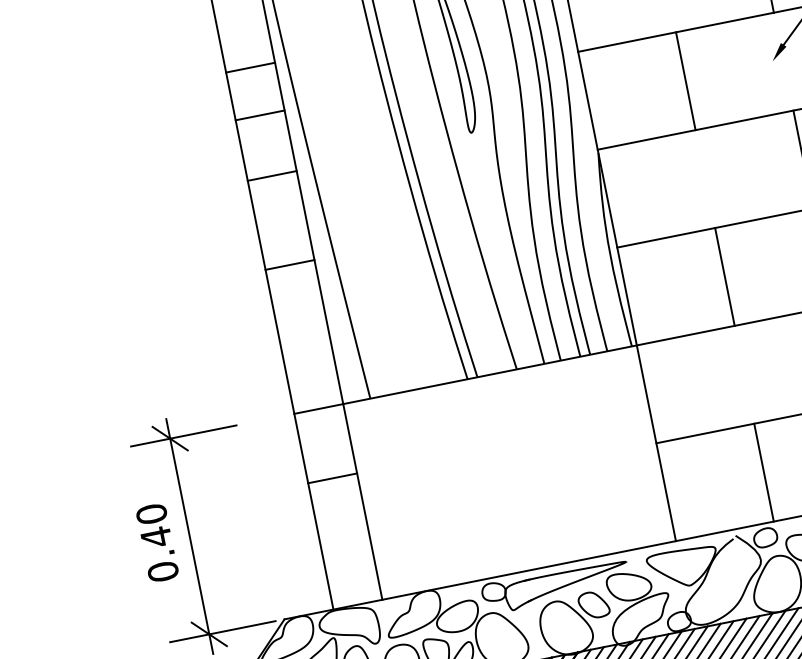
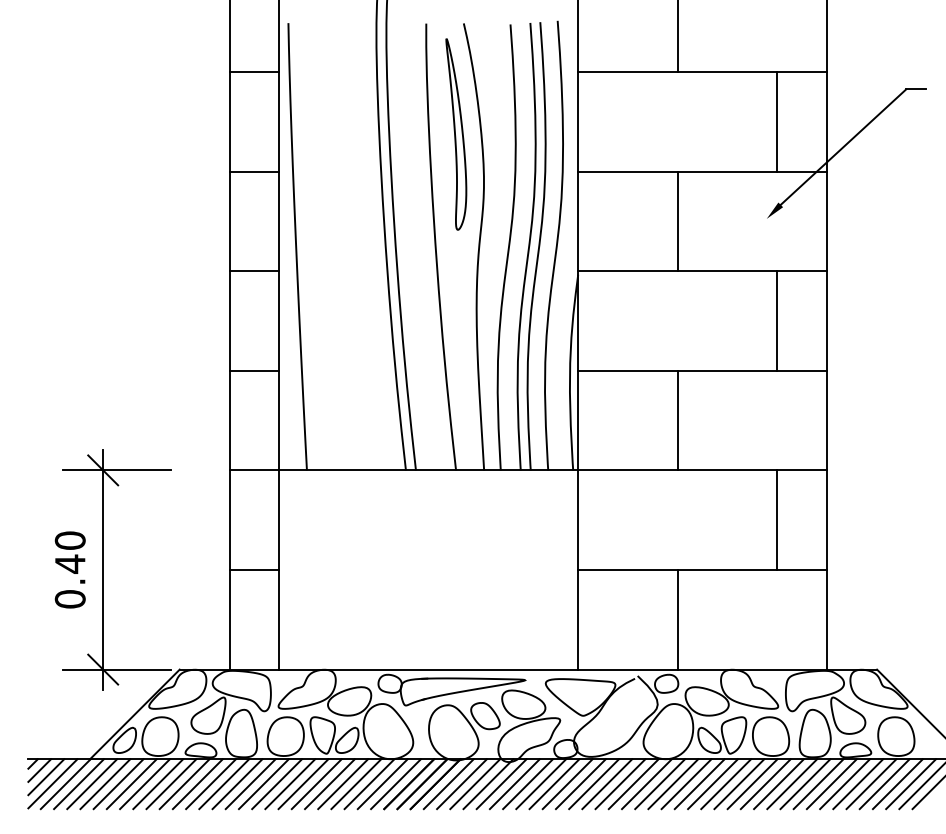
line: (250, 67) -> (254, 71), moved
line: (272, 176) -> (254, 271), moved
line: (290, 264) -> (254, 370), moved
line: (332, 478) -> (254, 570), moved

